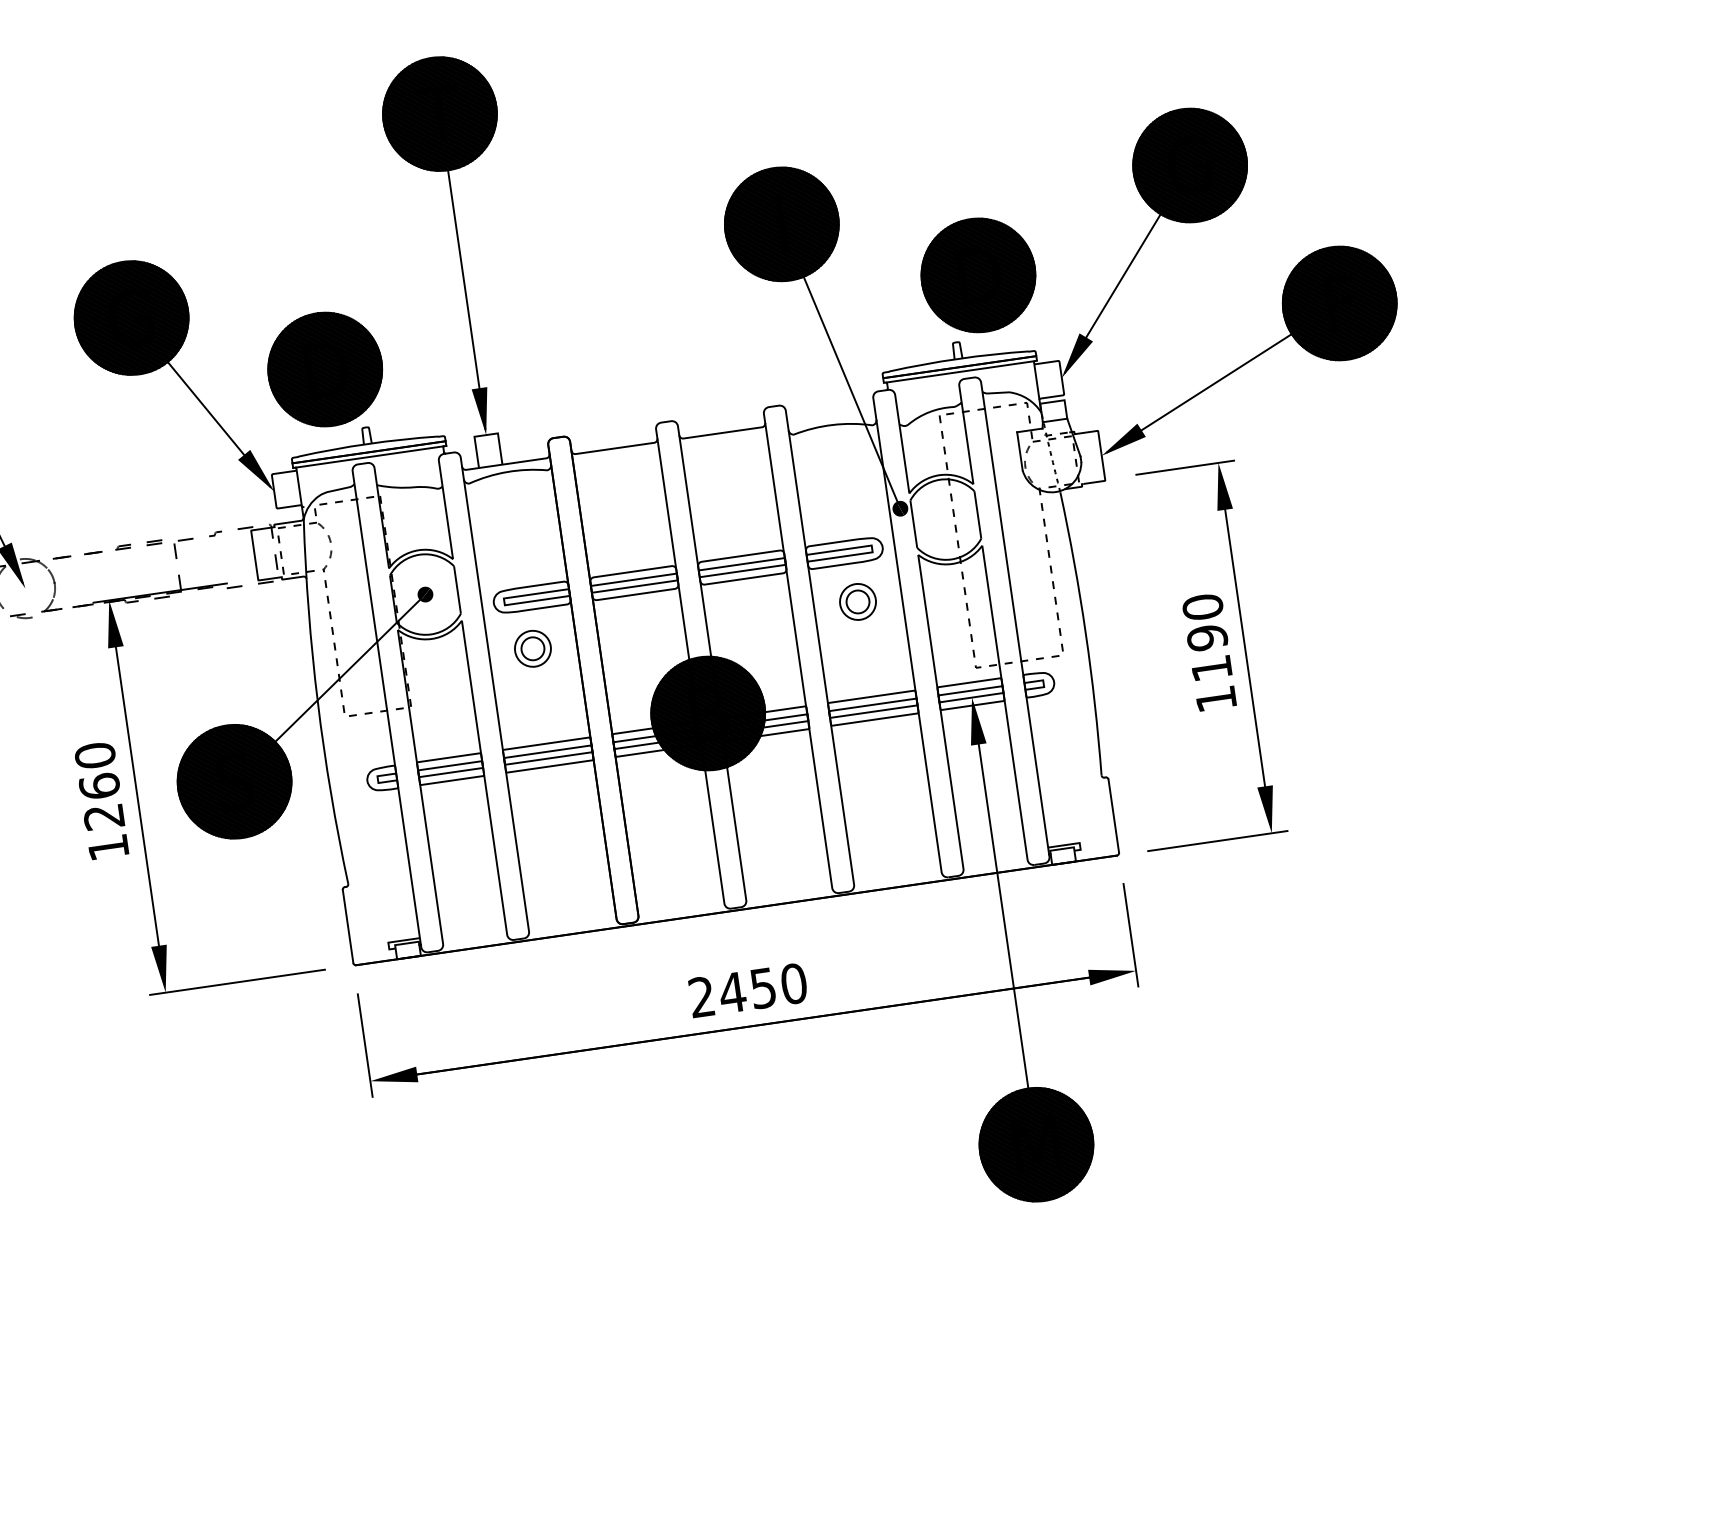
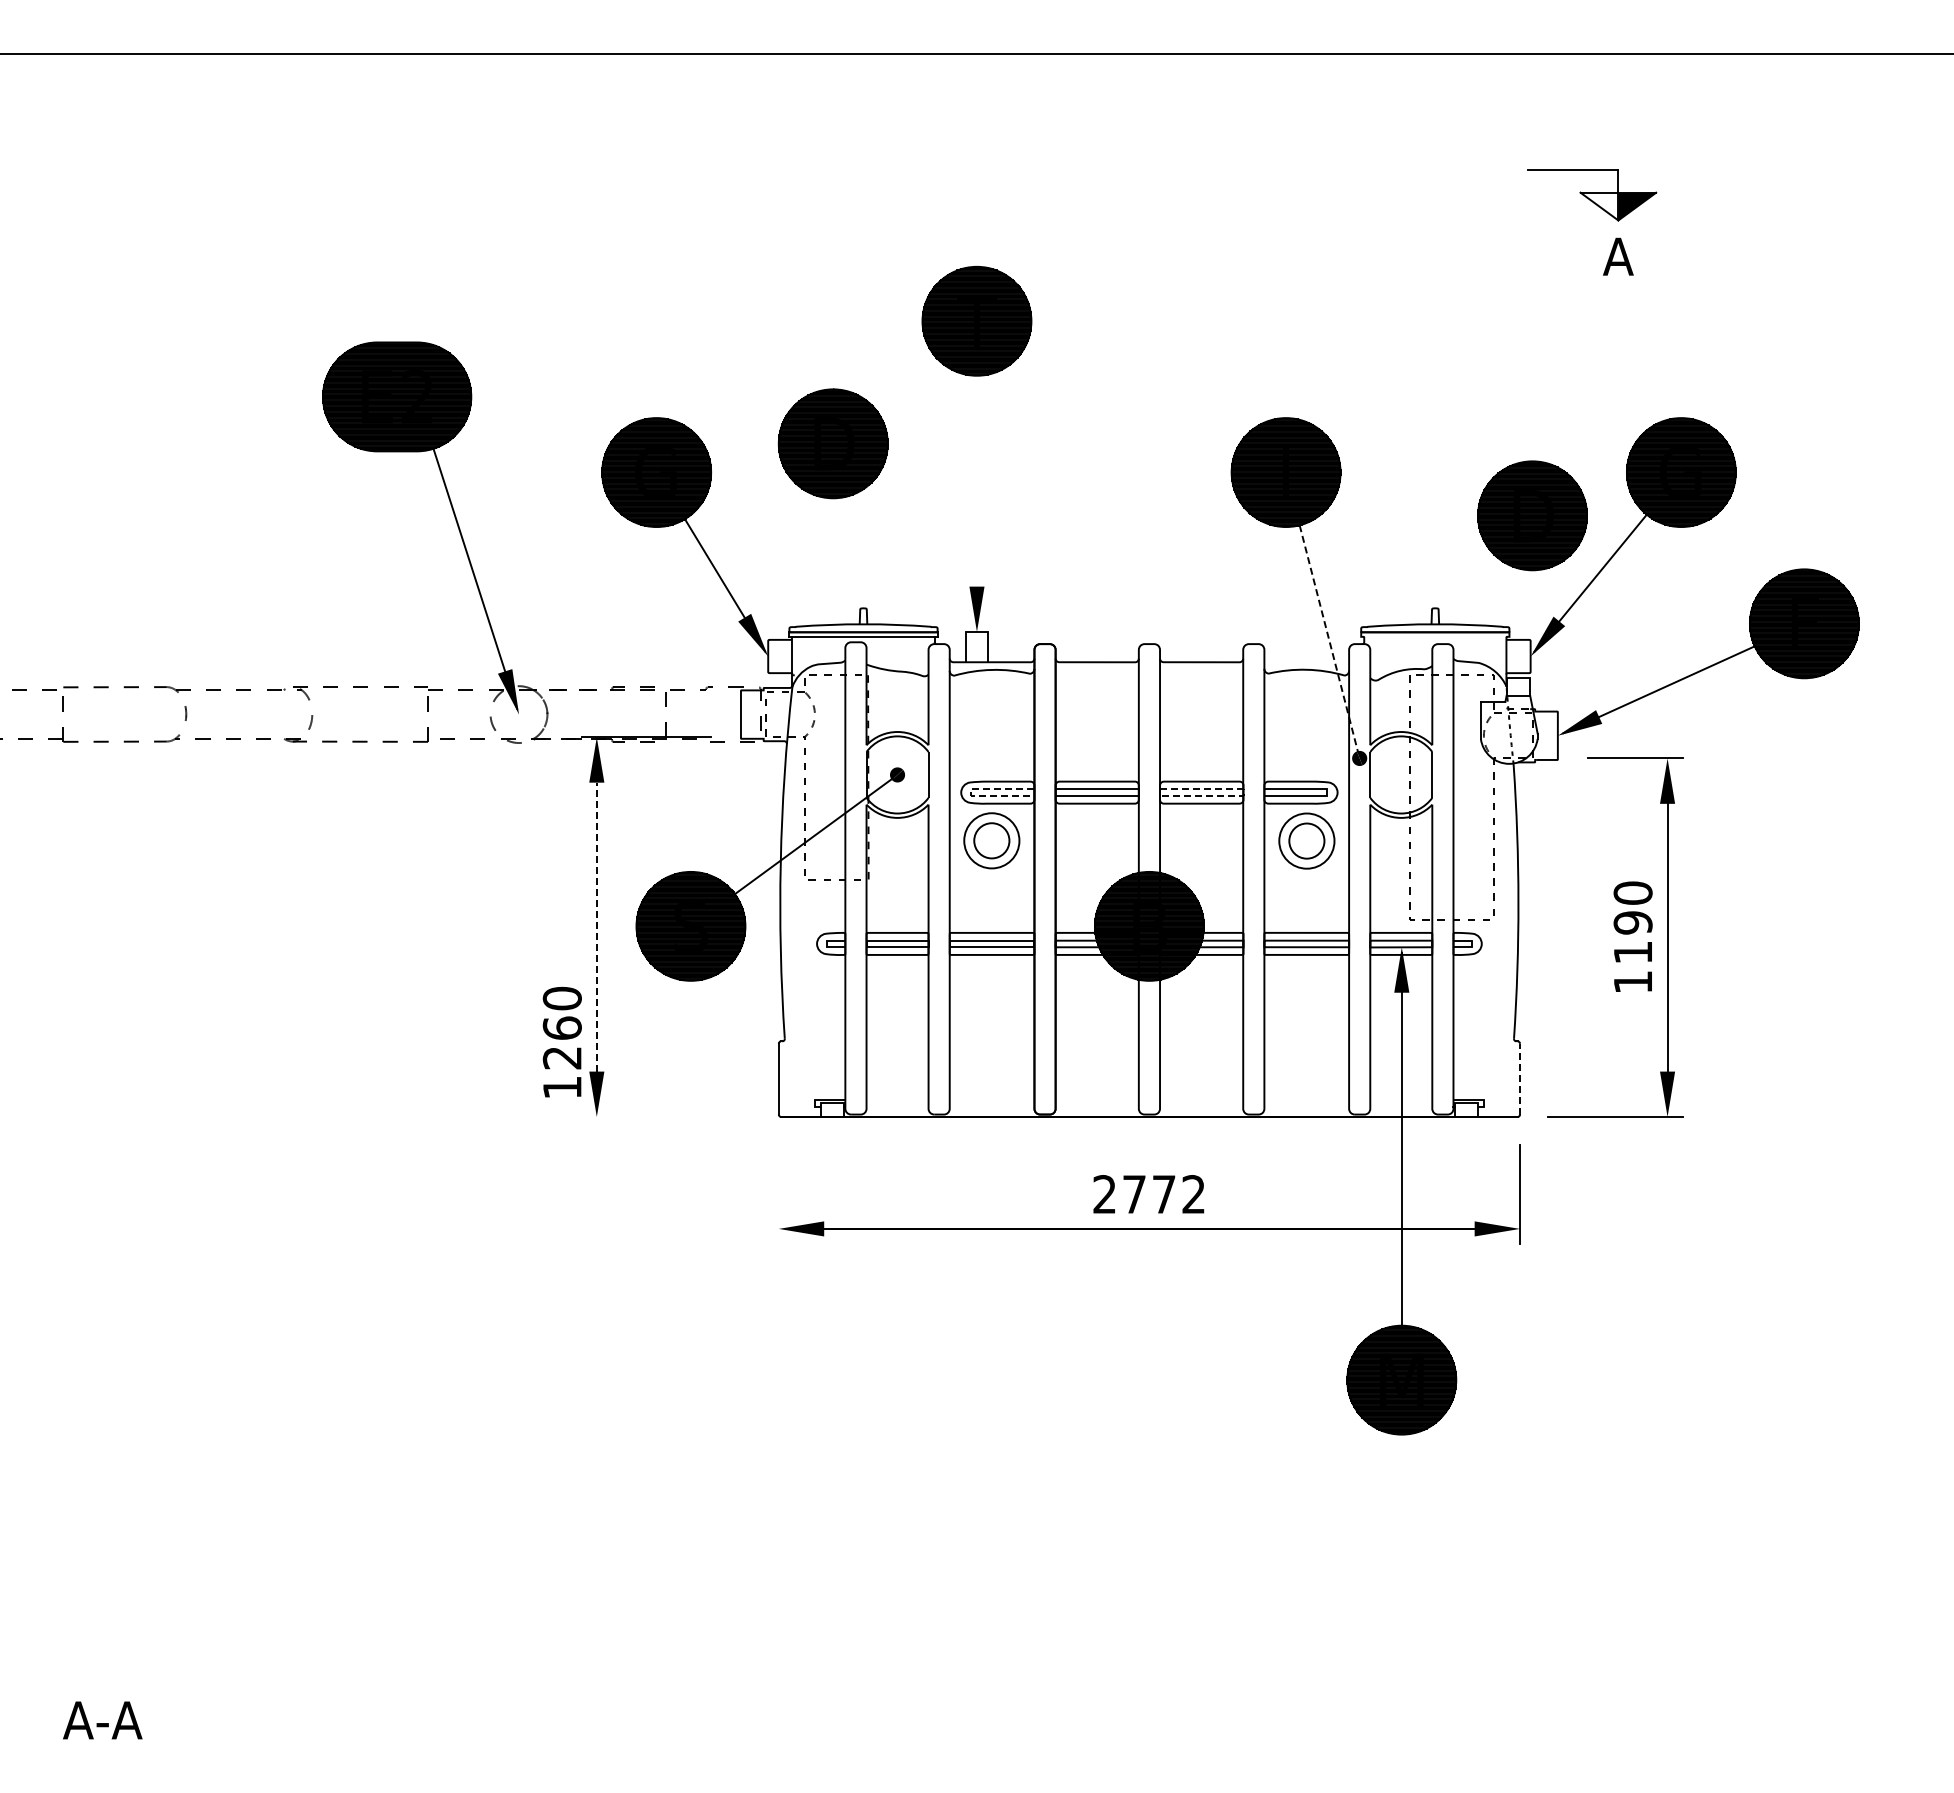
part: (978, 275) -> (1532, 515), moved
line: (466, 299) -> (976, 500), removed
part: (324, 369) -> (832, 443), moved
line: (960, 371) -> (1435, 636), removed
line: (851, 390) -> (1329, 639), solid -> dashed
line: (785, 562) -> (1243, 793), solid -> dashed
part: (857, 601) -> (1306, 840), size x1.6
line: (504, 602) -> (971, 793), solid -> dashed
part: (533, 649) -> (992, 841), size x1.6
line: (137, 795) -> (596, 926), solid -> dashed
text: (100, 800) -> (561, 1041), moved
line: (1114, 815) -> (1520, 1078), solid -> dashed
line: (236, 981) -> (665, 1116), removed
text: (762, 988) -> (1163, 1194), 2450 -> 2772
line: (364, 1045) -> (778, 1194), removed

